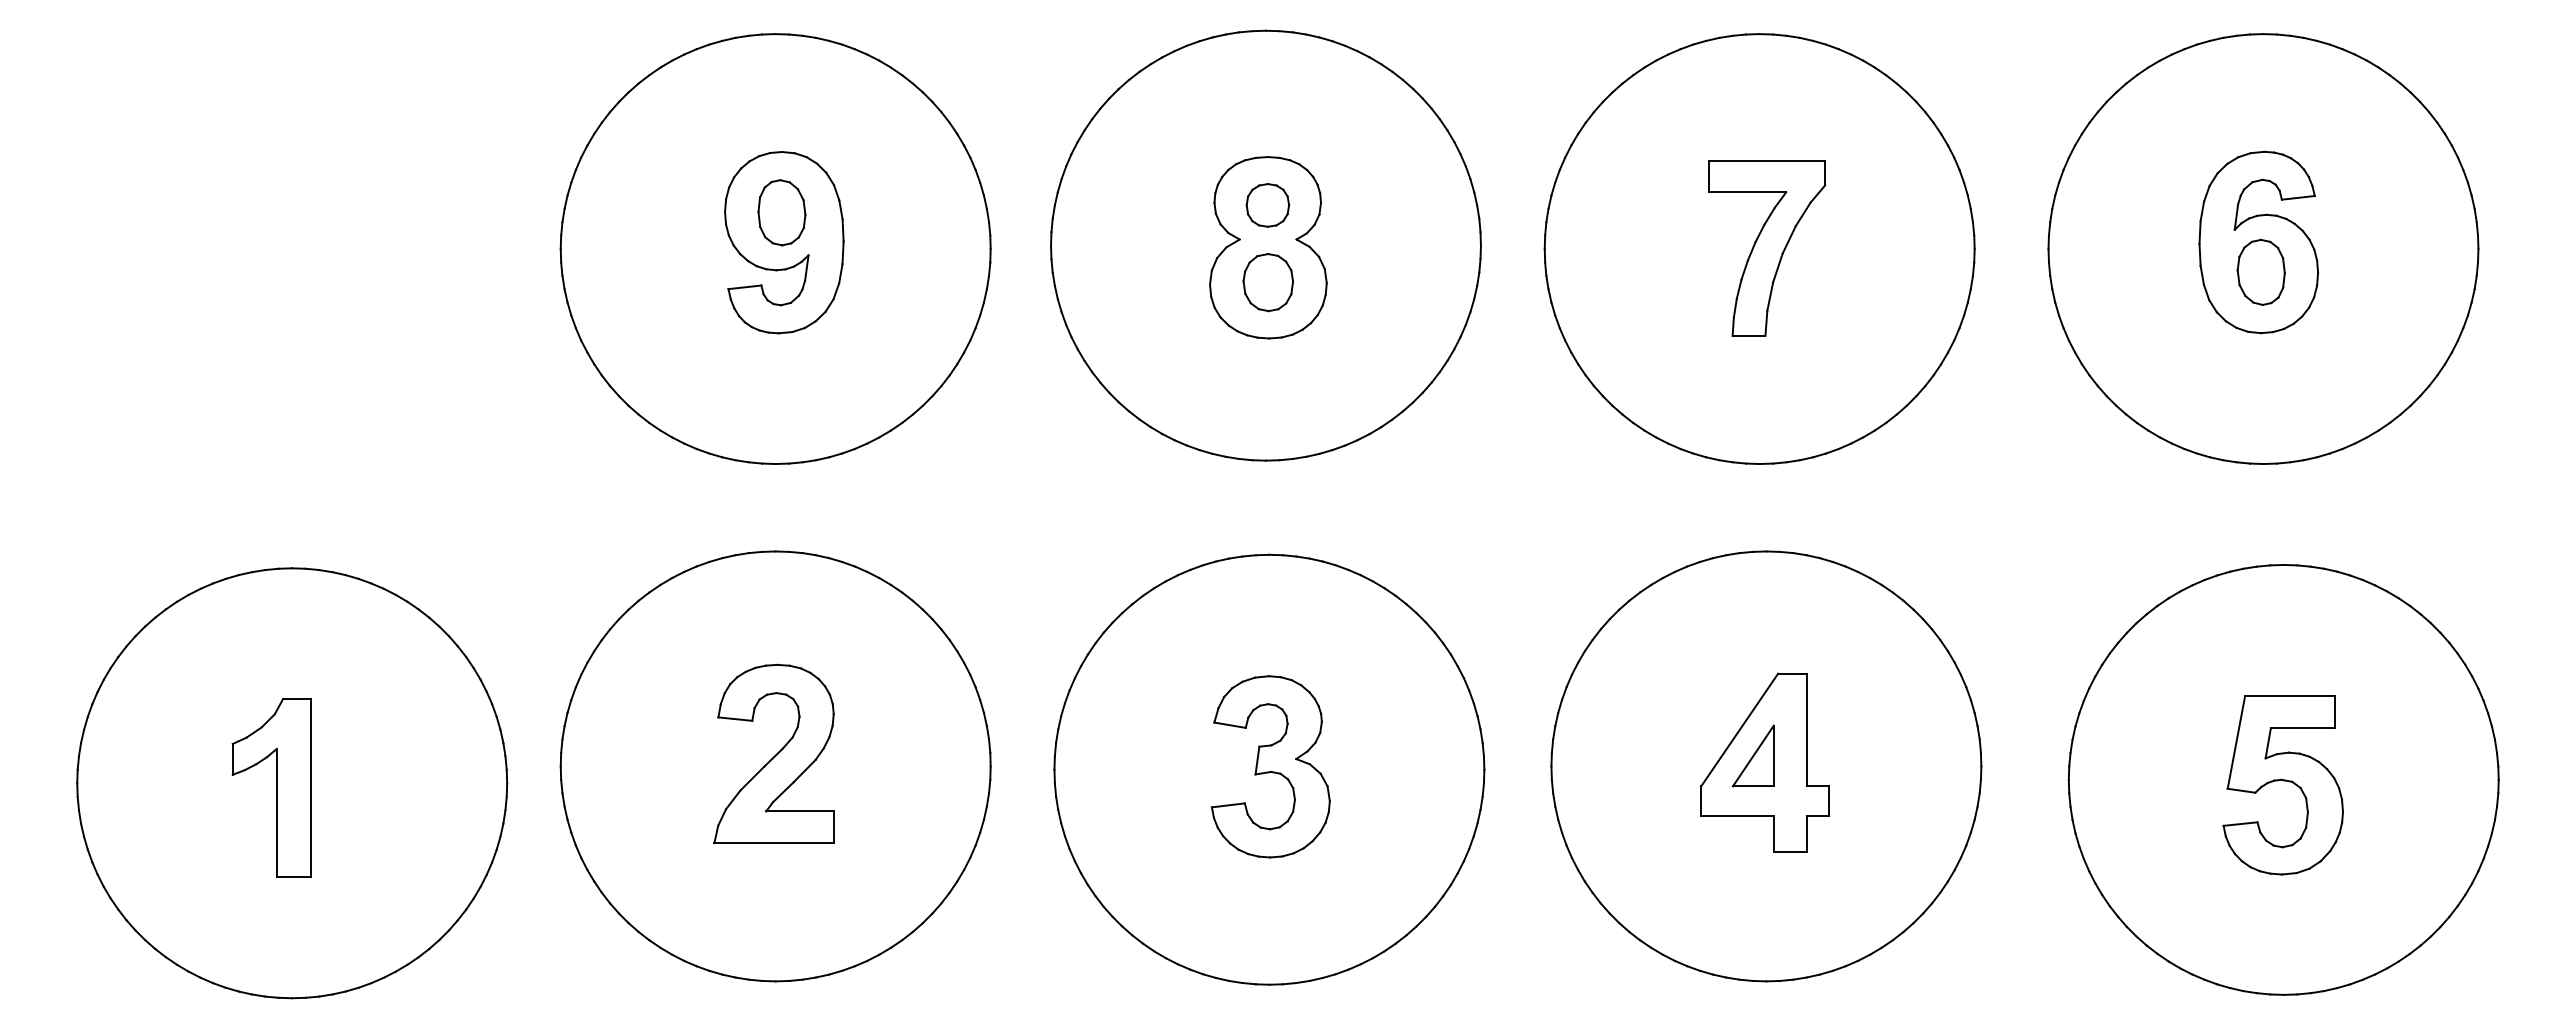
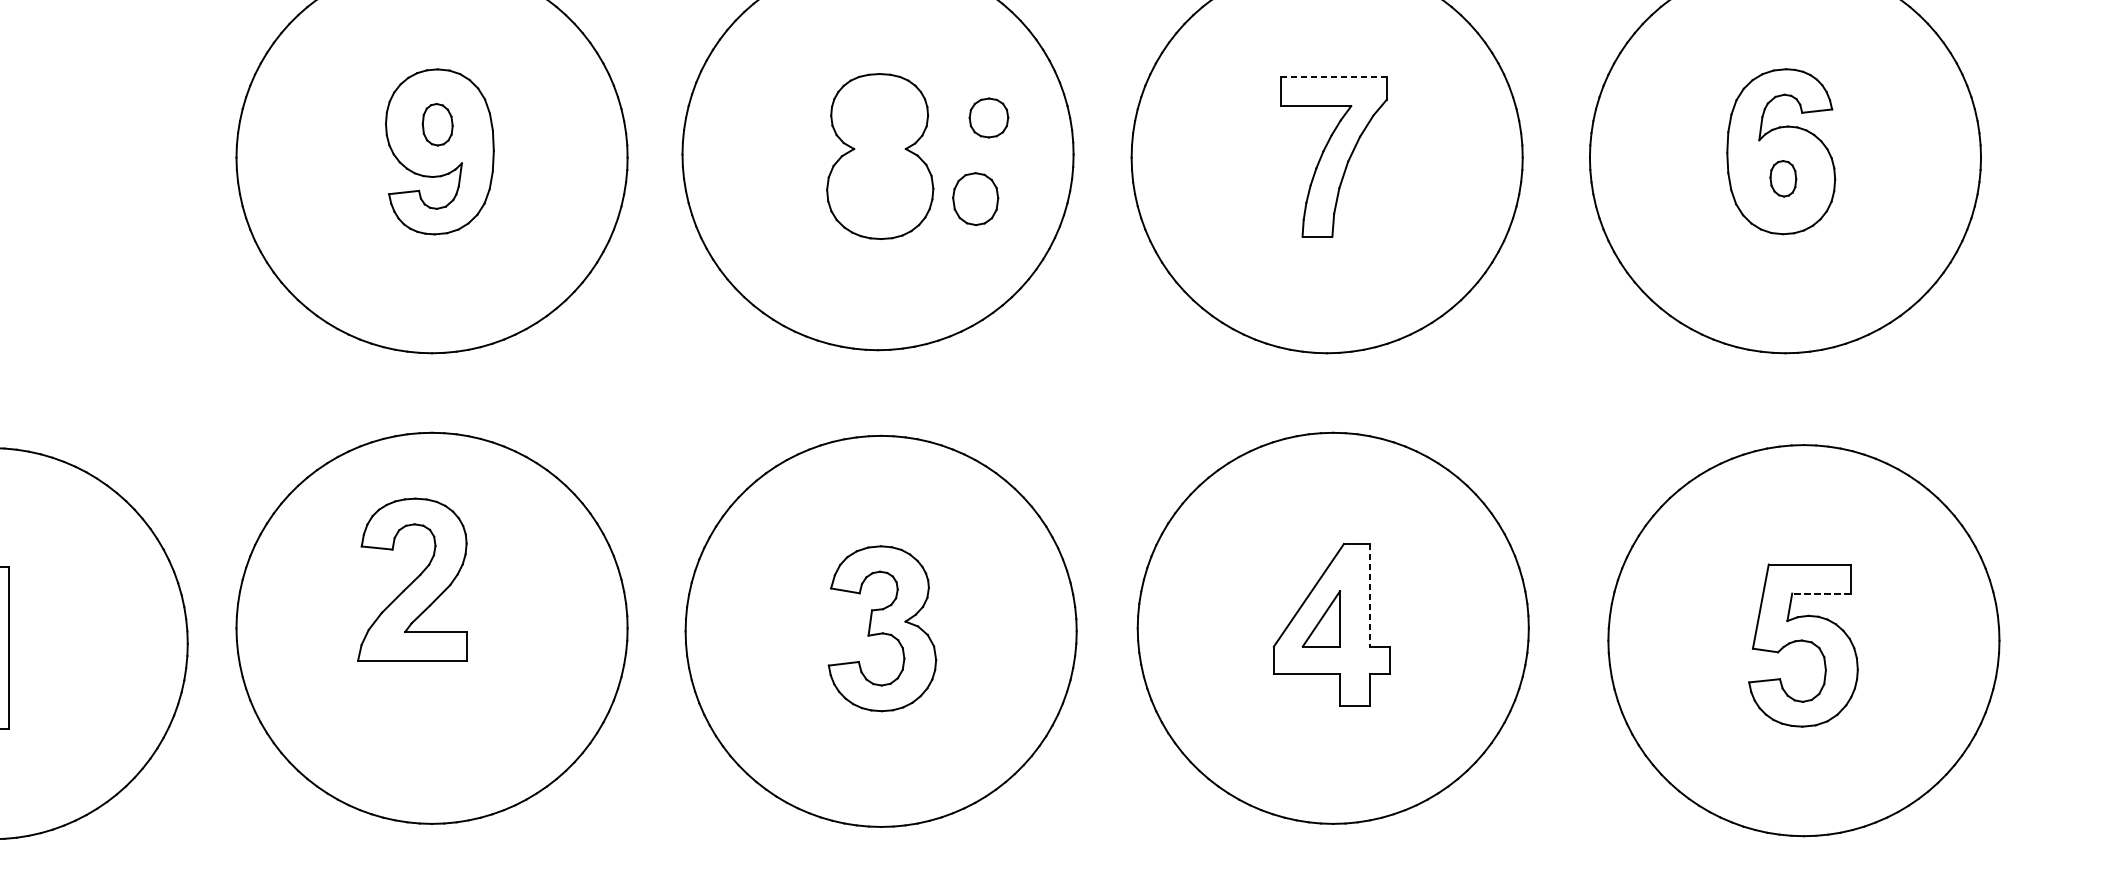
line: (1767, 160) -> (1334, 77), solid -> dashed
part: (1267, 205) -> (988, 118), moved
part: (781, 212) -> (437, 124), size x0.7
part: (2260, 271) -> (1782, 178), size x0.6
part: (1267, 282) -> (974, 199), moved
line: (2302, 728) -> (1820, 593), solid -> dashed
line: (1806, 730) -> (1369, 595), solid -> dashed
part: (773, 753) -> (411, 579), moved

